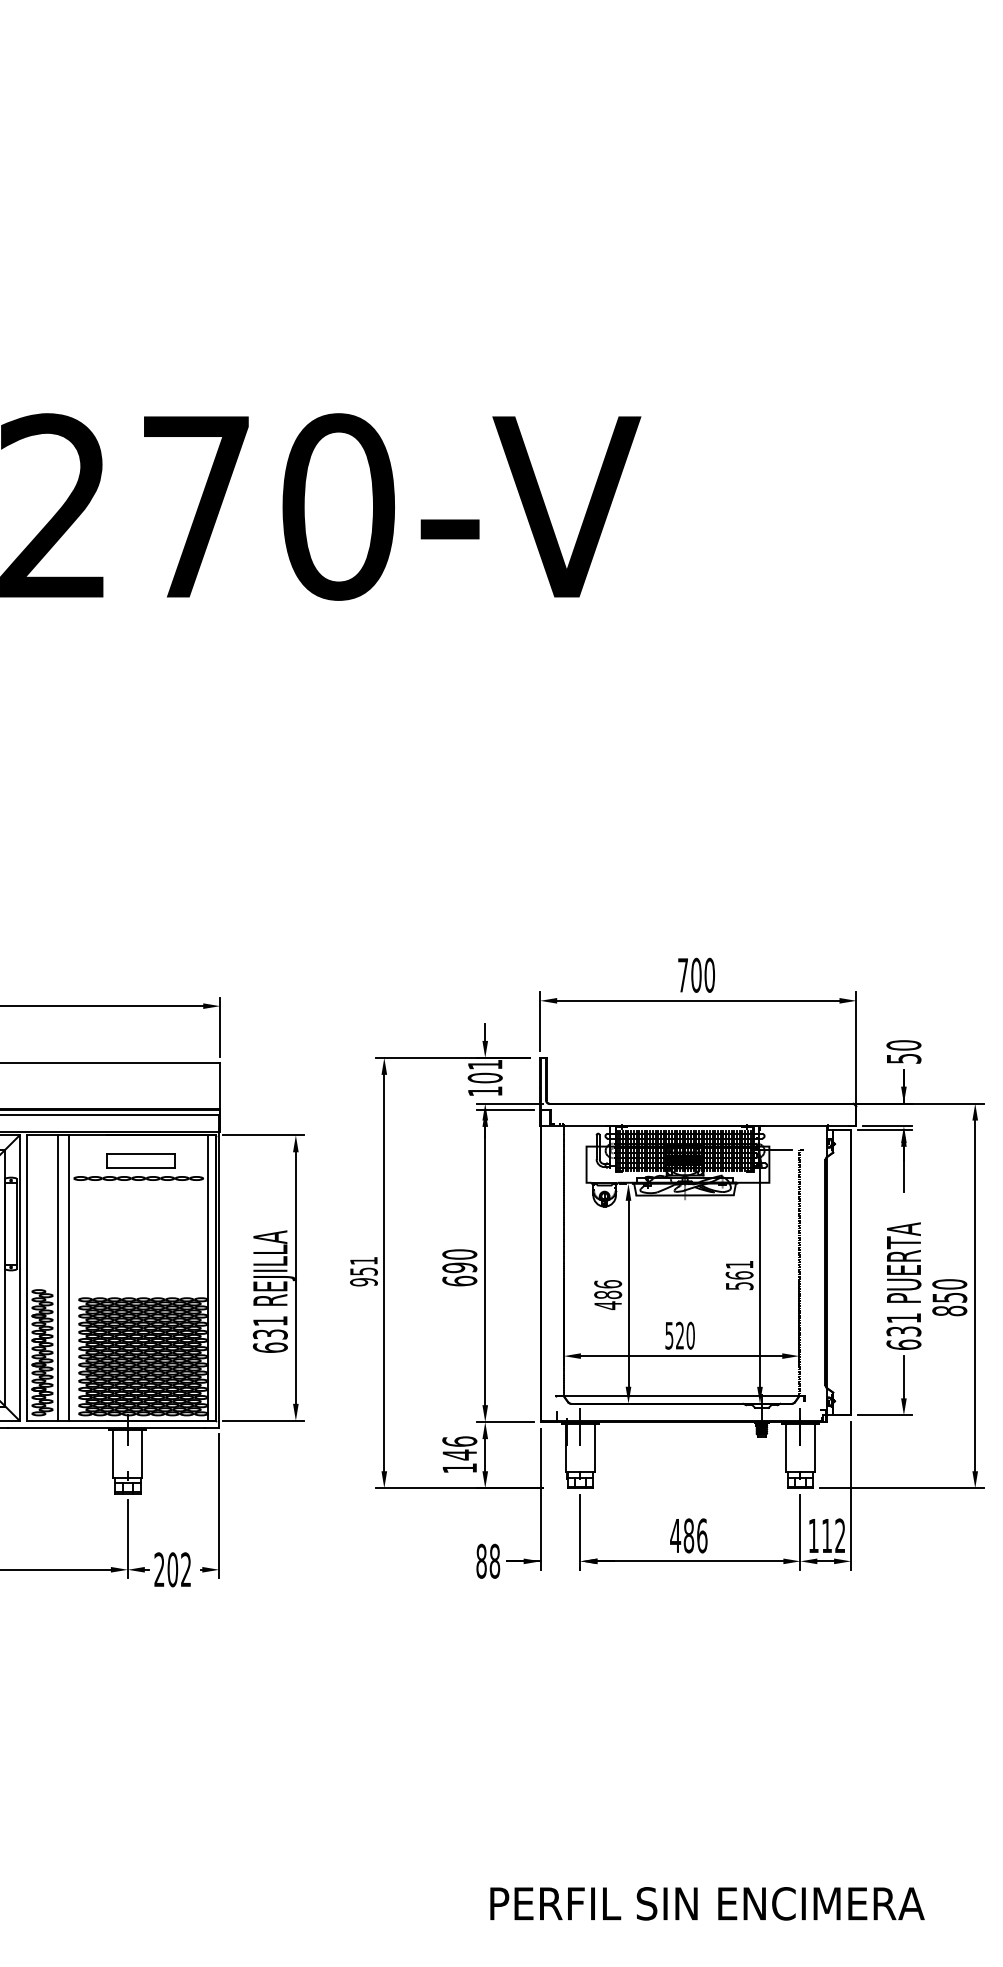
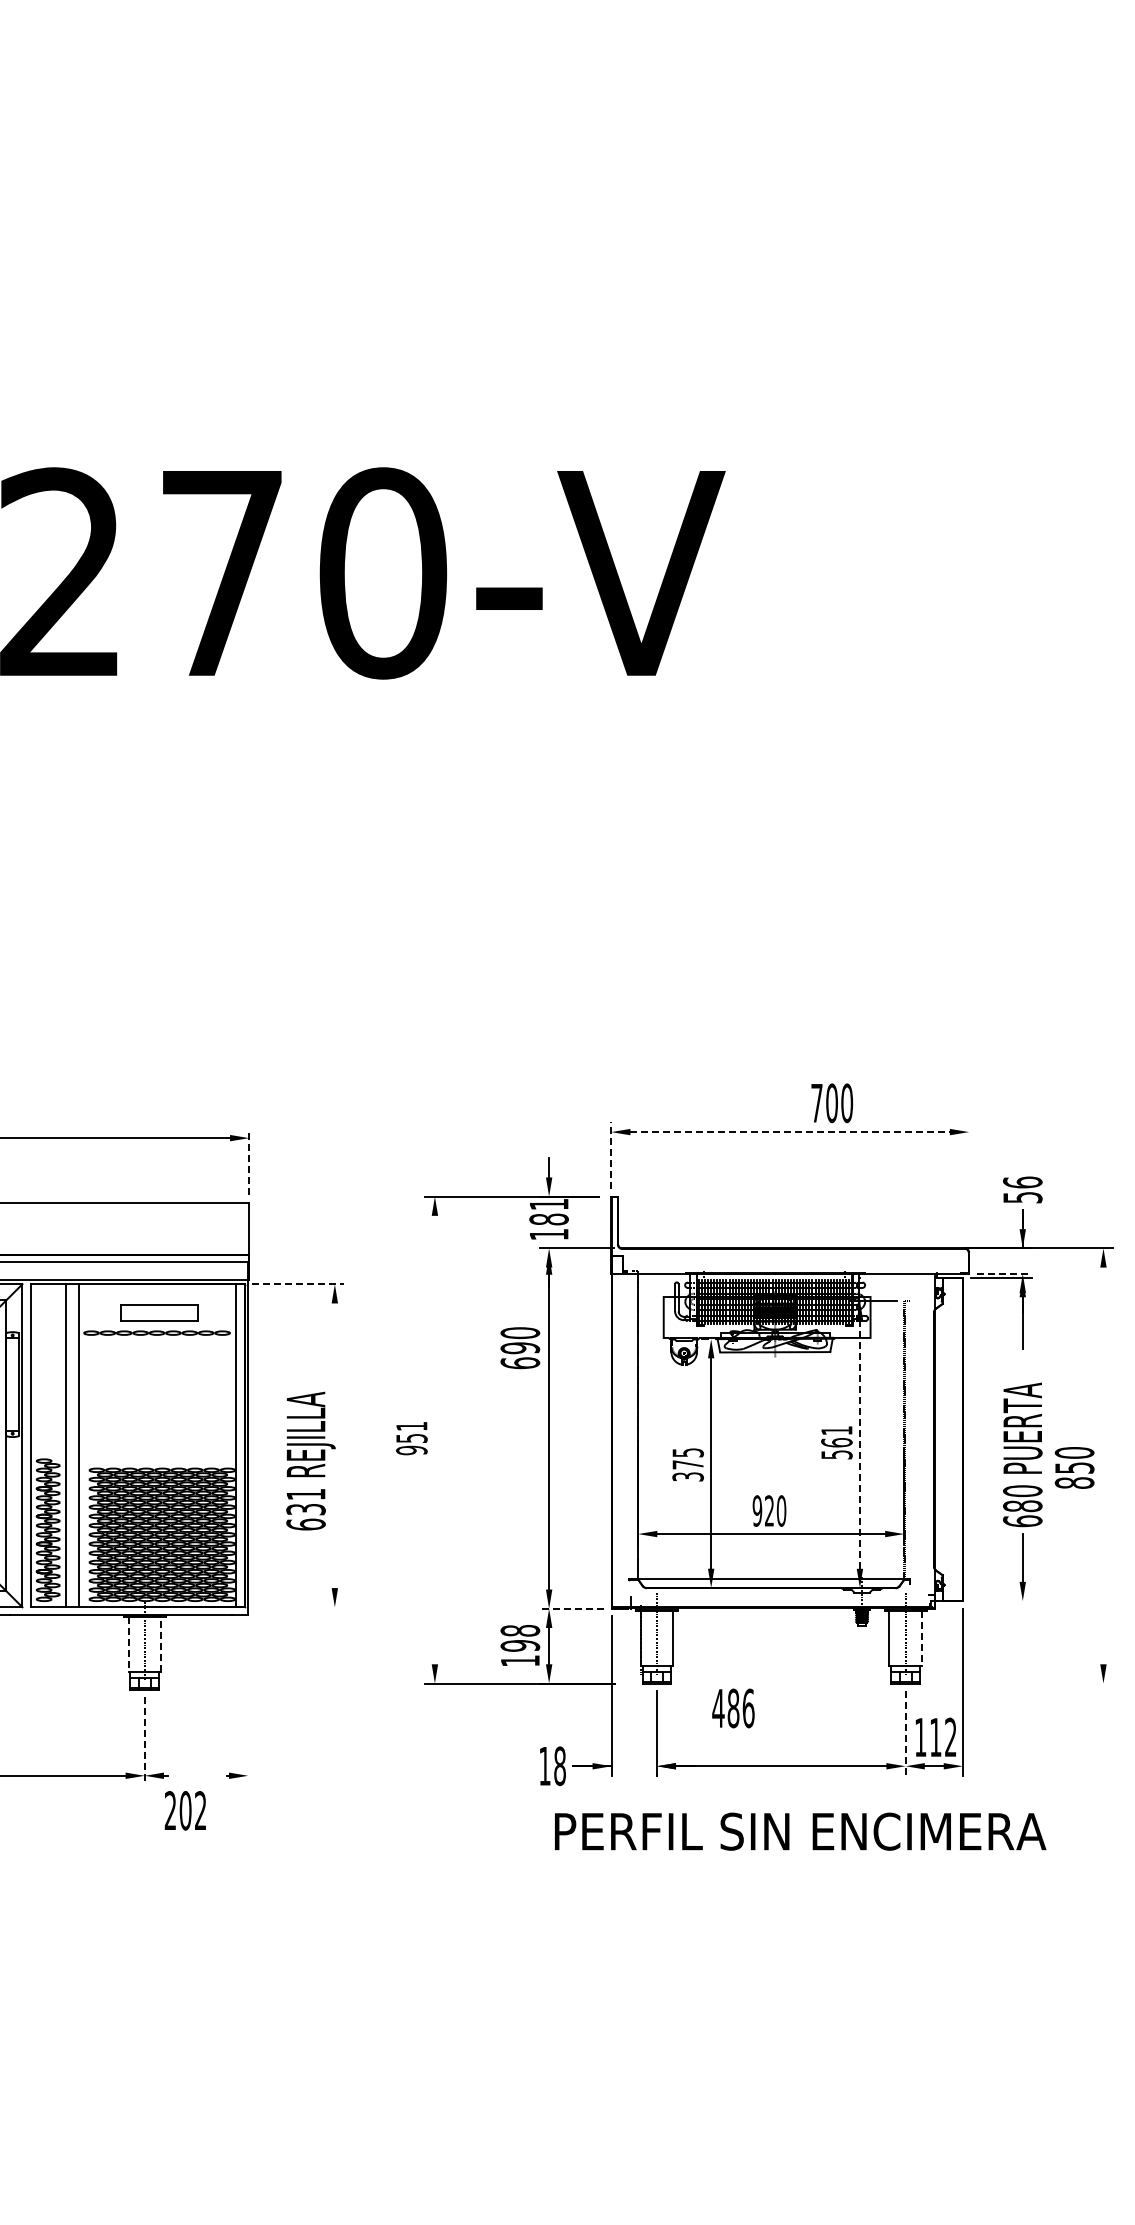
text: (696, 975) -> (832, 1103), moved
line: (698, 1001) -> (790, 1132), solid -> dashed
line: (540, 1021) -> (611, 1155), solid -> dashed
line: (220, 1026) -> (249, 1161), solid -> dashed
text: (903, 1045) -> (1022, 1182), 50 -> 56
line: (856, 1048) -> (969, 1185), removed
text: (485, 1078) -> (549, 1219), 101 -> 181
line: (505, 1109) -> (571, 1255), removed
line: (887, 1125) -> (1004, 1273), solid -> dashed
line: (263, 1135) -> (298, 1284), solid -> dashed
text: (459, 1268) -> (520, 1348), moved
line: (383, 1272) -> (434, 1439), removed
line: (759, 1276) -> (859, 1444), solid -> dashed
line: (295, 1277) -> (334, 1445), removed
text: (607, 1294) -> (687, 1464), 486 -> 375
line: (975, 1295) -> (1103, 1465), removed
text: (903, 1324) -> (1022, 1498), 631 -> 680
text: (669, 1335) -> (757, 1510), 520 -> 920
line: (885, 1415) -> (1001, 1601), removed
line: (263, 1421) -> (298, 1607), removed
line: (505, 1421) -> (571, 1608), solid -> dashed
text: (459, 1448) -> (520, 1638), 146 -> 198
line: (814, 1448) -> (921, 1638), solid -> dashed
line: (142, 1453) -> (161, 1644), solid -> dashed
line: (113, 1454) -> (128, 1645), solid -> dashed
line: (901, 1488) -> (1020, 1683), removed
line: (219, 1505) -> (248, 1703), removed
line: (800, 1533) -> (905, 1734), solid -> dashed
text: (688, 1535) -> (733, 1708), moved
line: (127, 1539) -> (144, 1741), solid -> dashed
text: (481, 1561) -> (544, 1766), 88 -> 18
text: (171, 1569) -> (184, 1810), moved
text: (707, 1903) -> (800, 1831), moved

